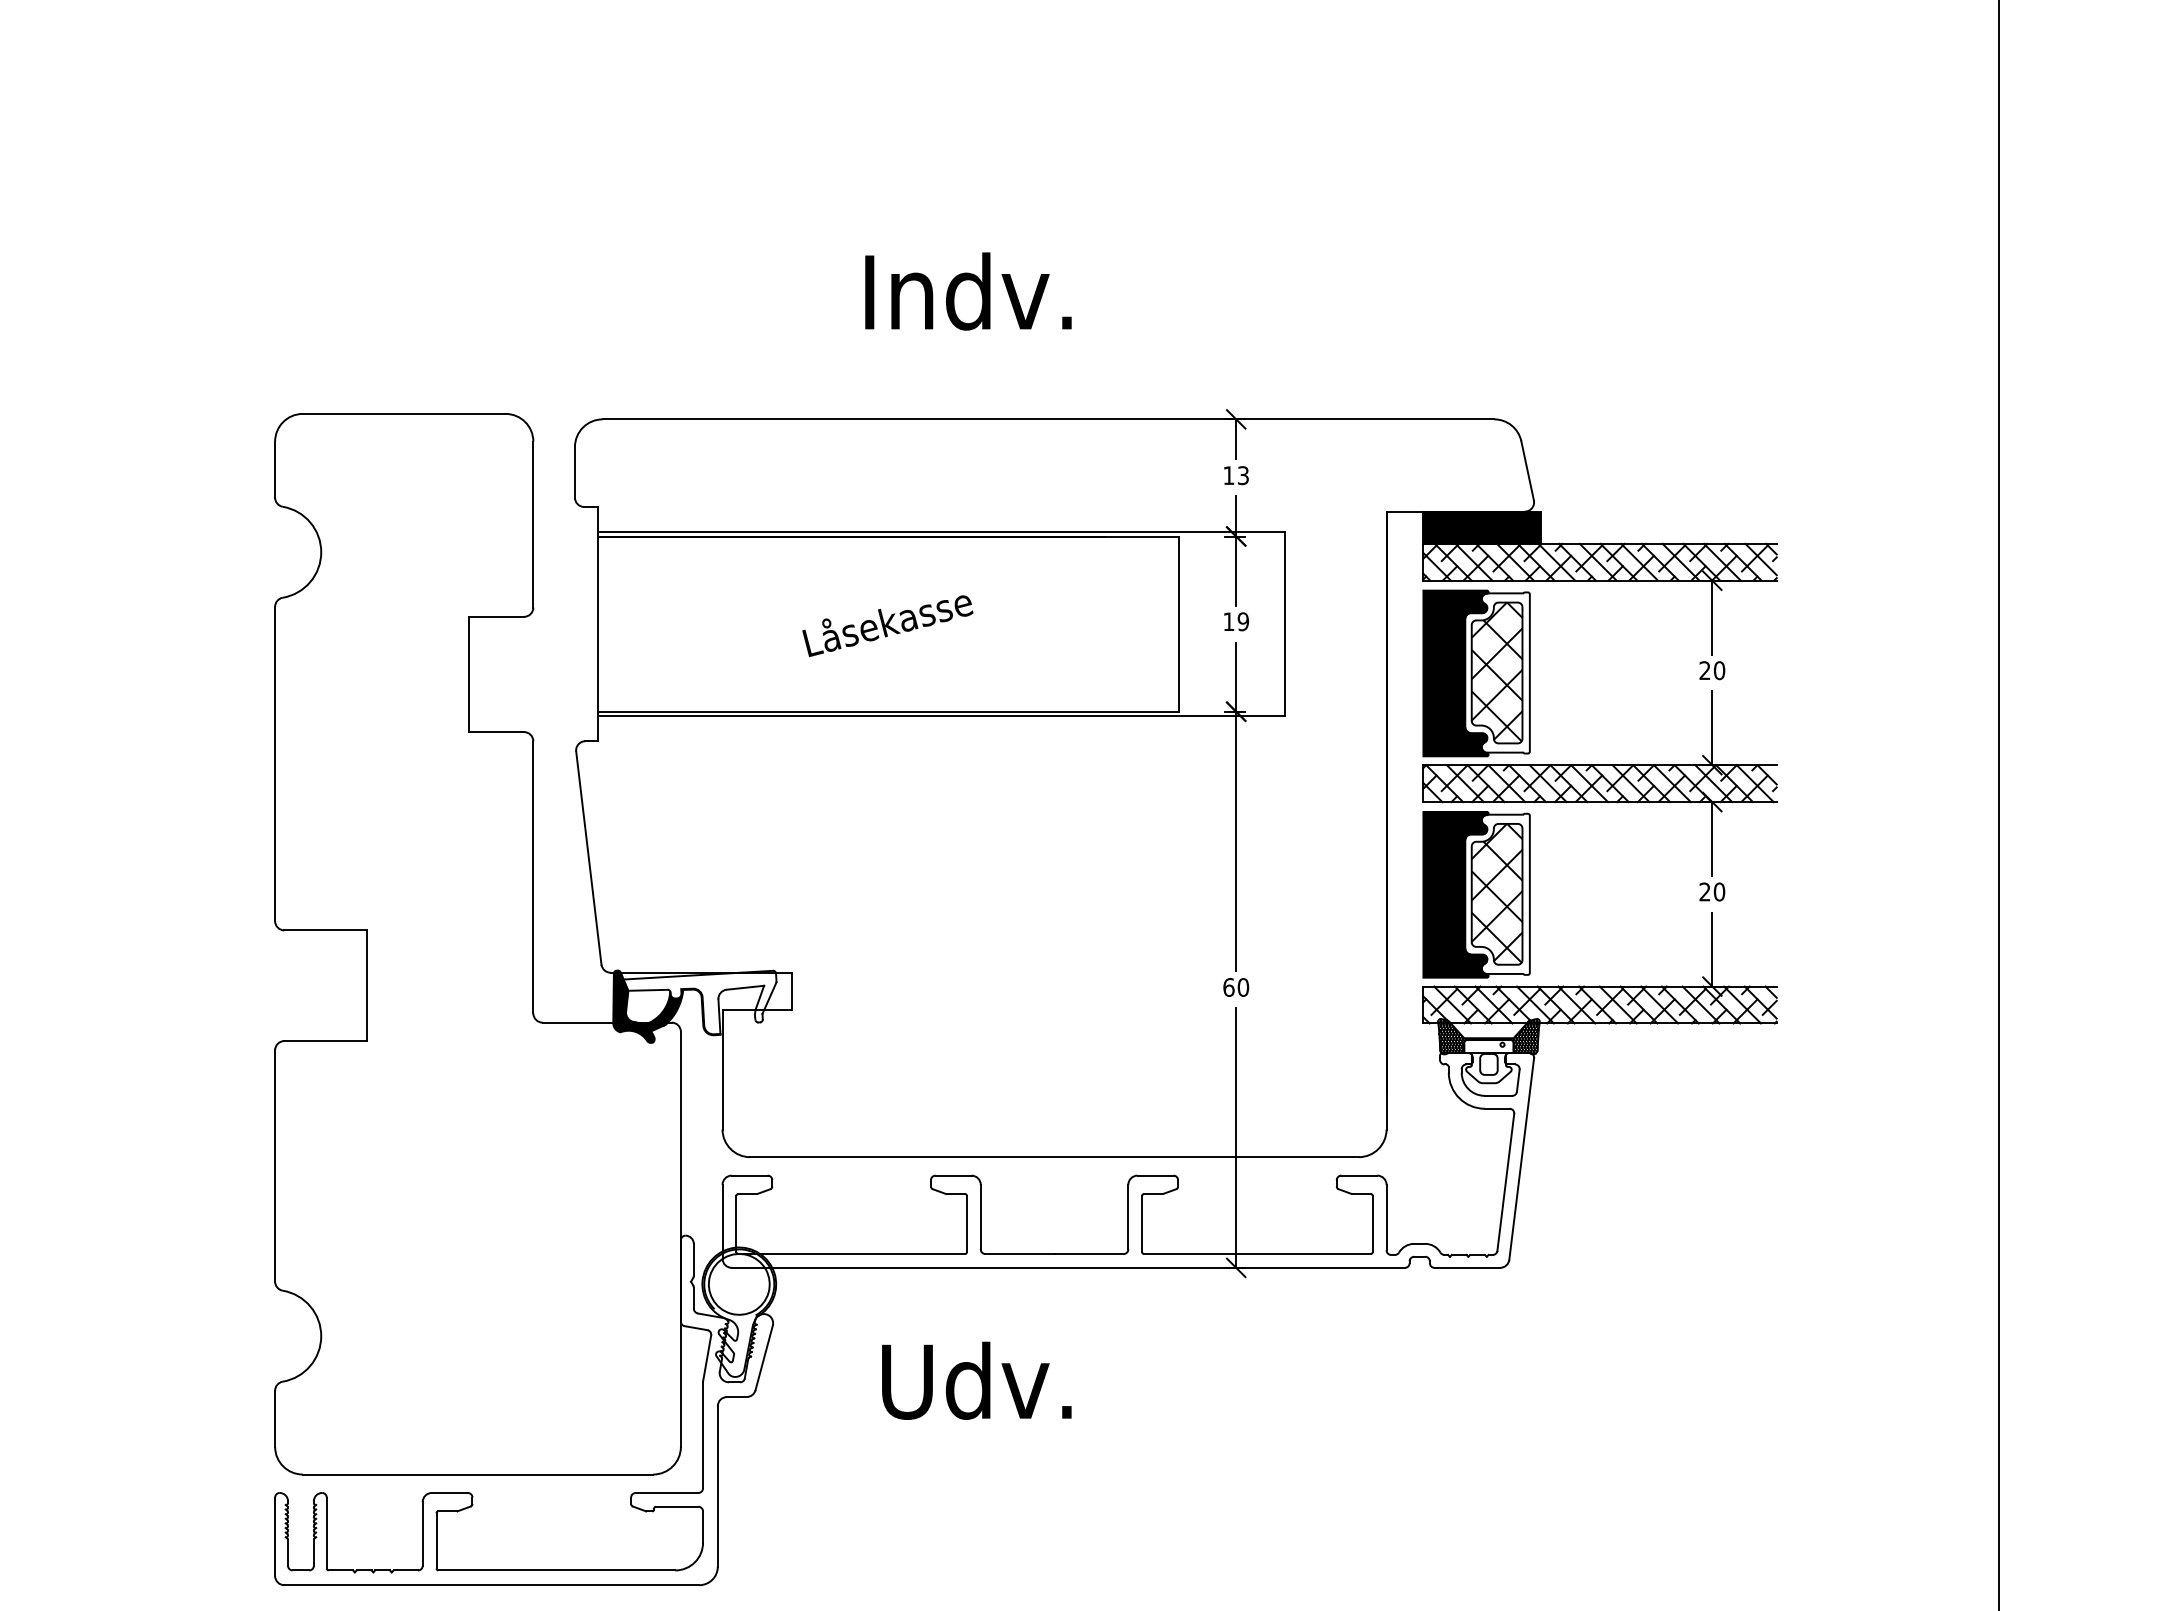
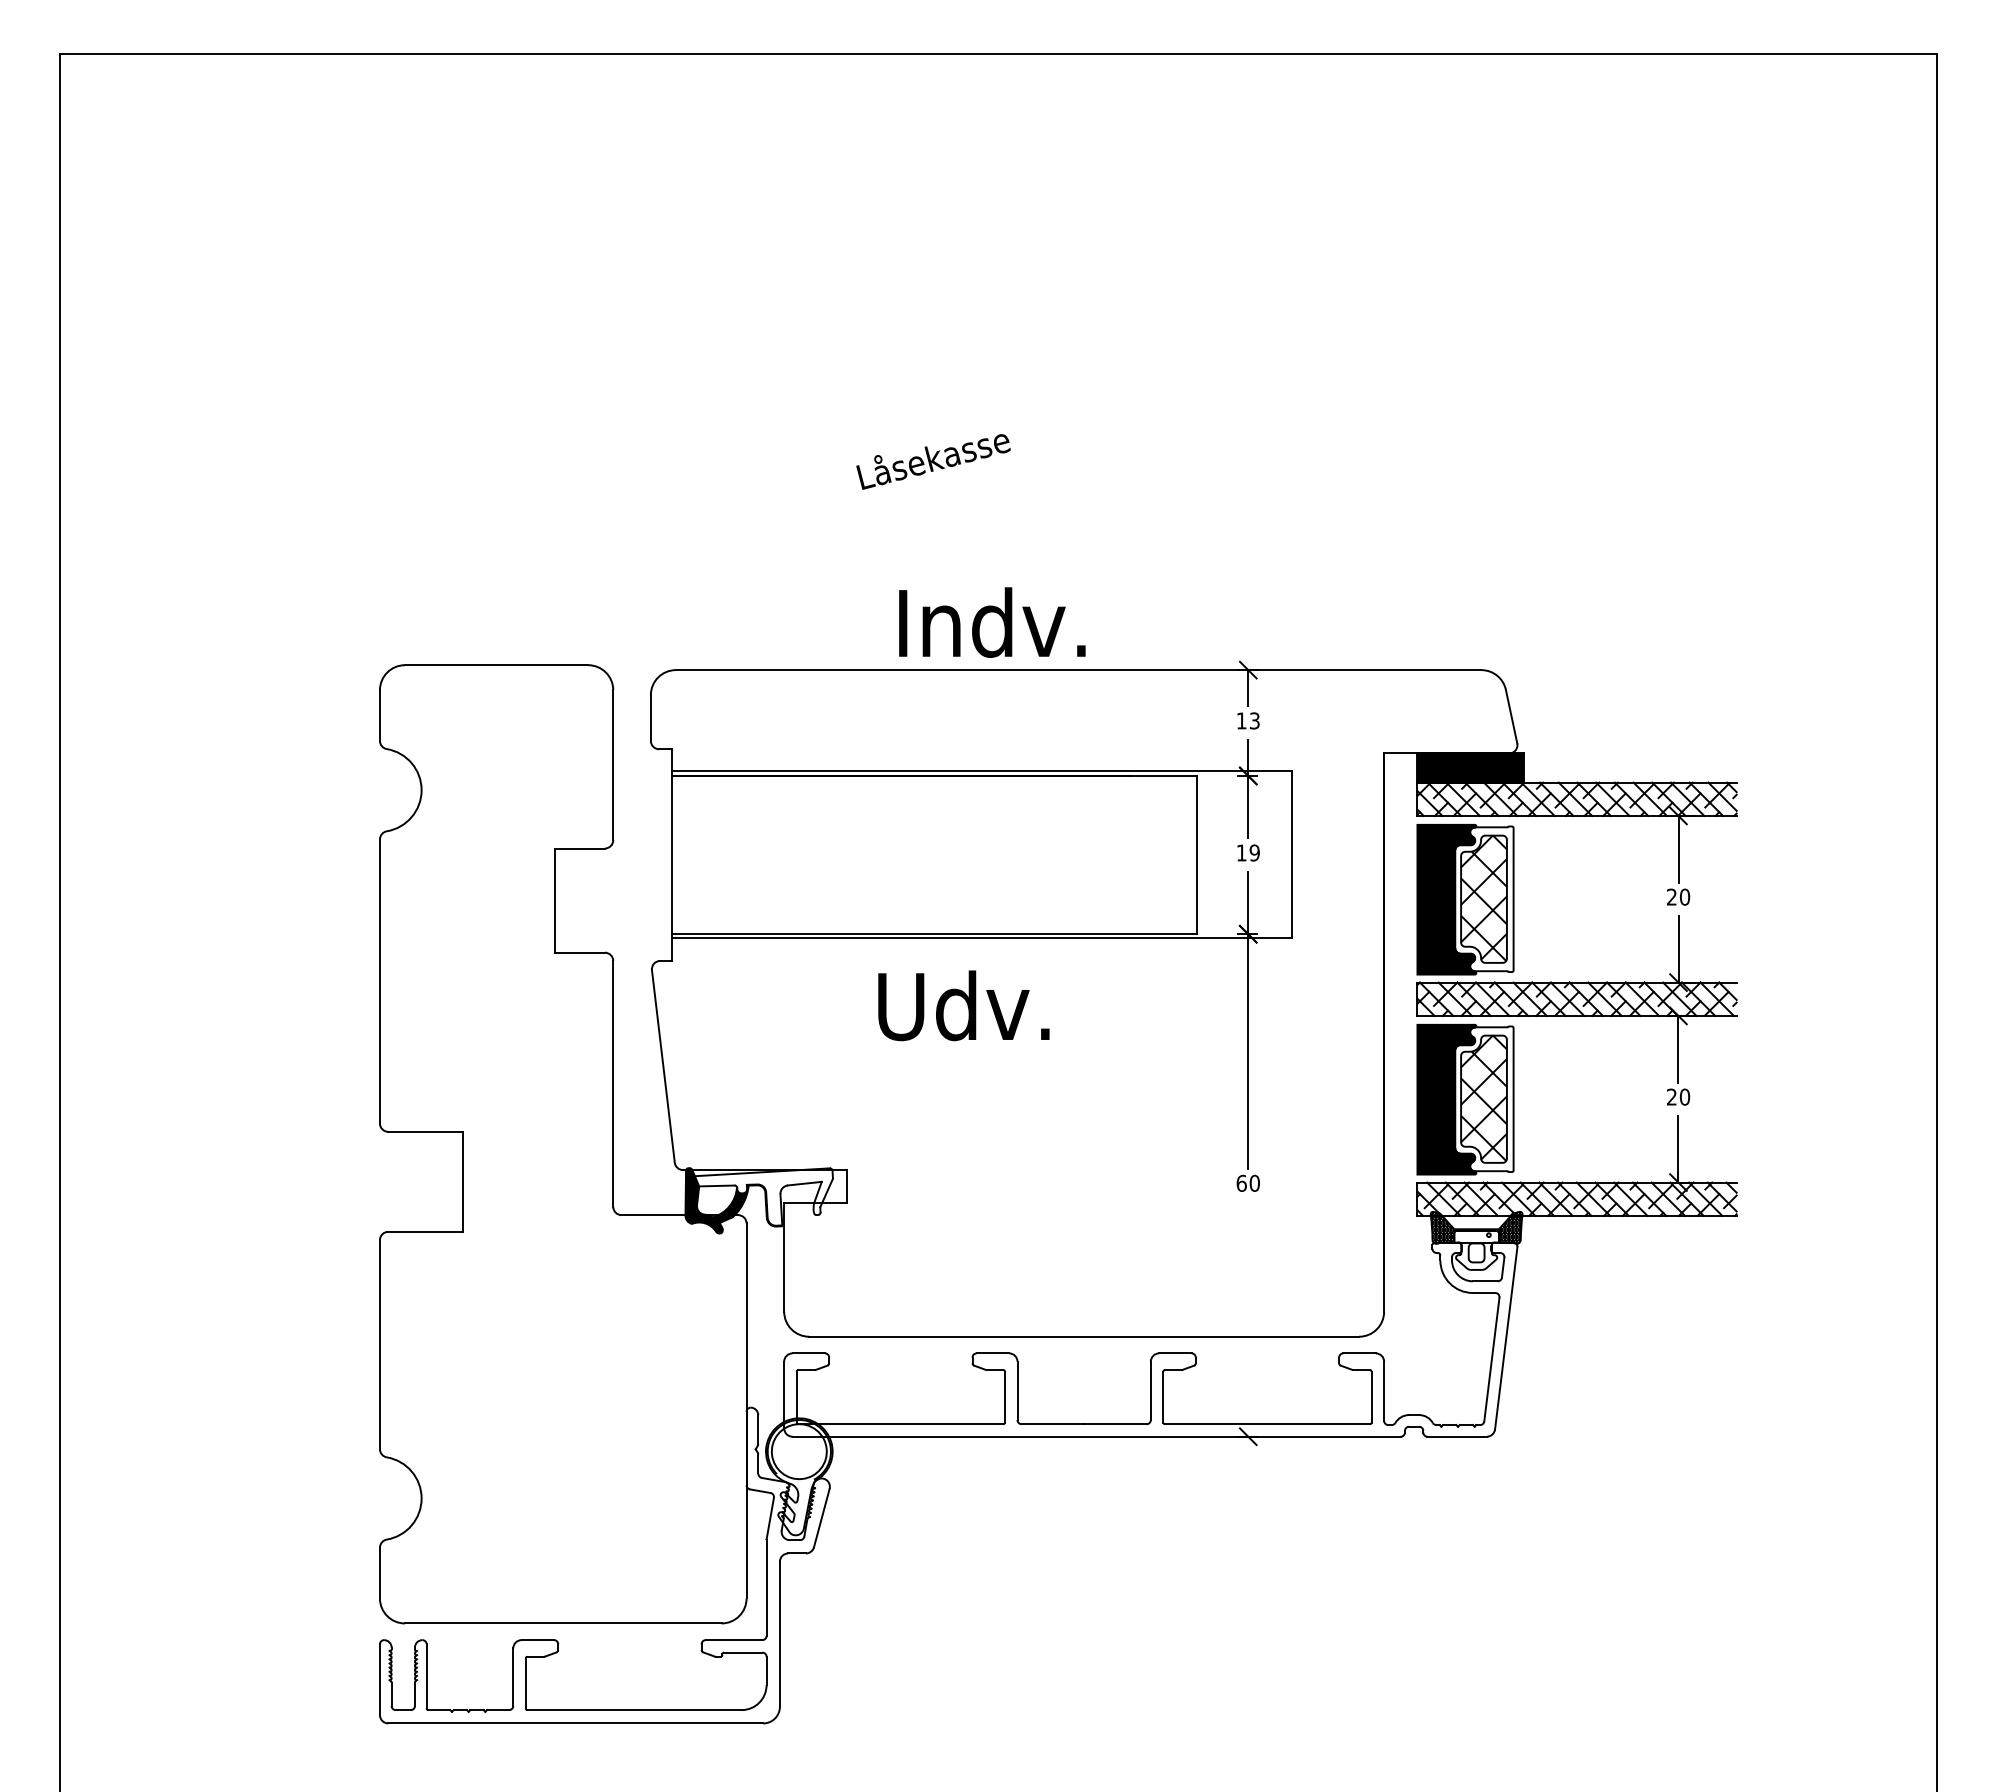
text: (968, 291) -> (992, 622), moved
text: (887, 625) -> (933, 461), moved
line: (1236, 1138) -> (1248, 1319), removed
text: (976, 1380) -> (963, 1005), moved

